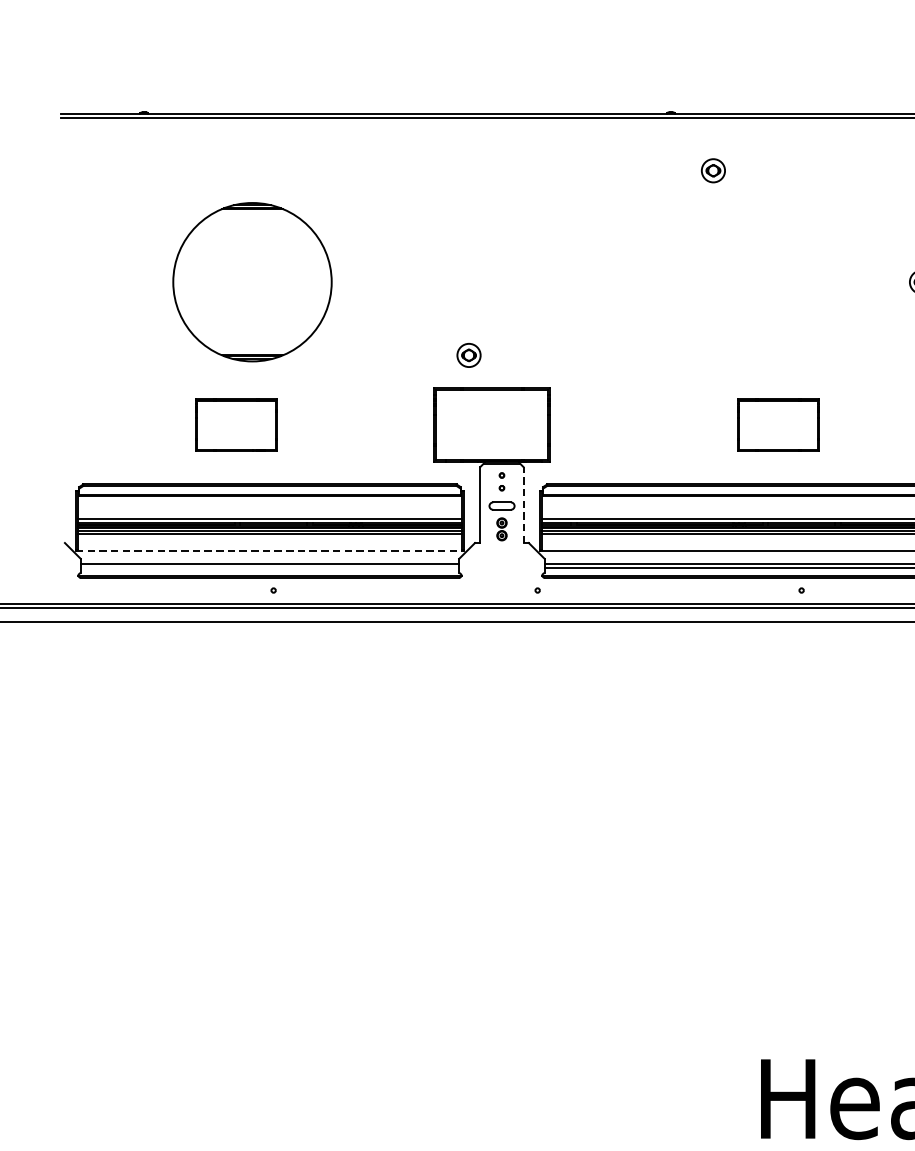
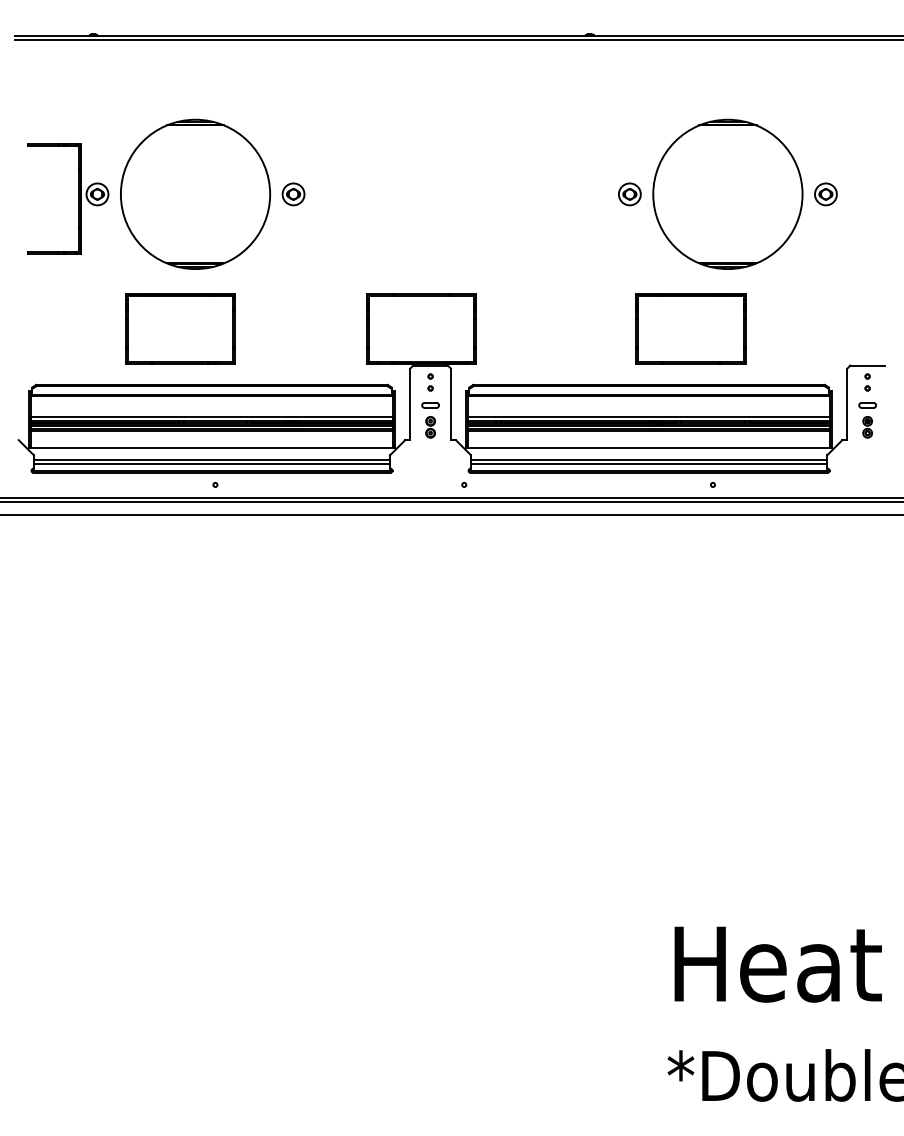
part: (713, 170) -> (629, 194), moved
part: (817, 281) -> (727, 193), added
part: (128, 286) -> (78, 198), added
part: (468, 355) -> (293, 194), moved
part: (236, 424) -> (180, 328), size x1.43
part: (777, 424) -> (690, 328), size x1.43
line: (523, 505) -> (450, 404), dashed -> solid
part: (501, 506) -> (430, 405), size x0.71
line: (270, 551) -> (212, 448), dashed -> solid
line: (269, 568) -> (211, 464), added

